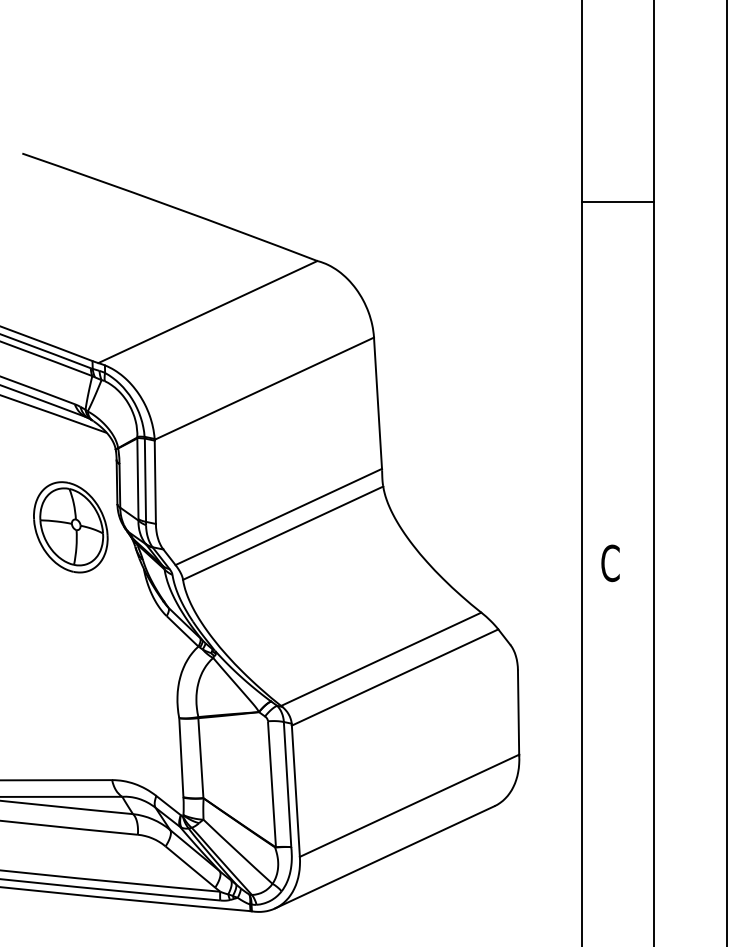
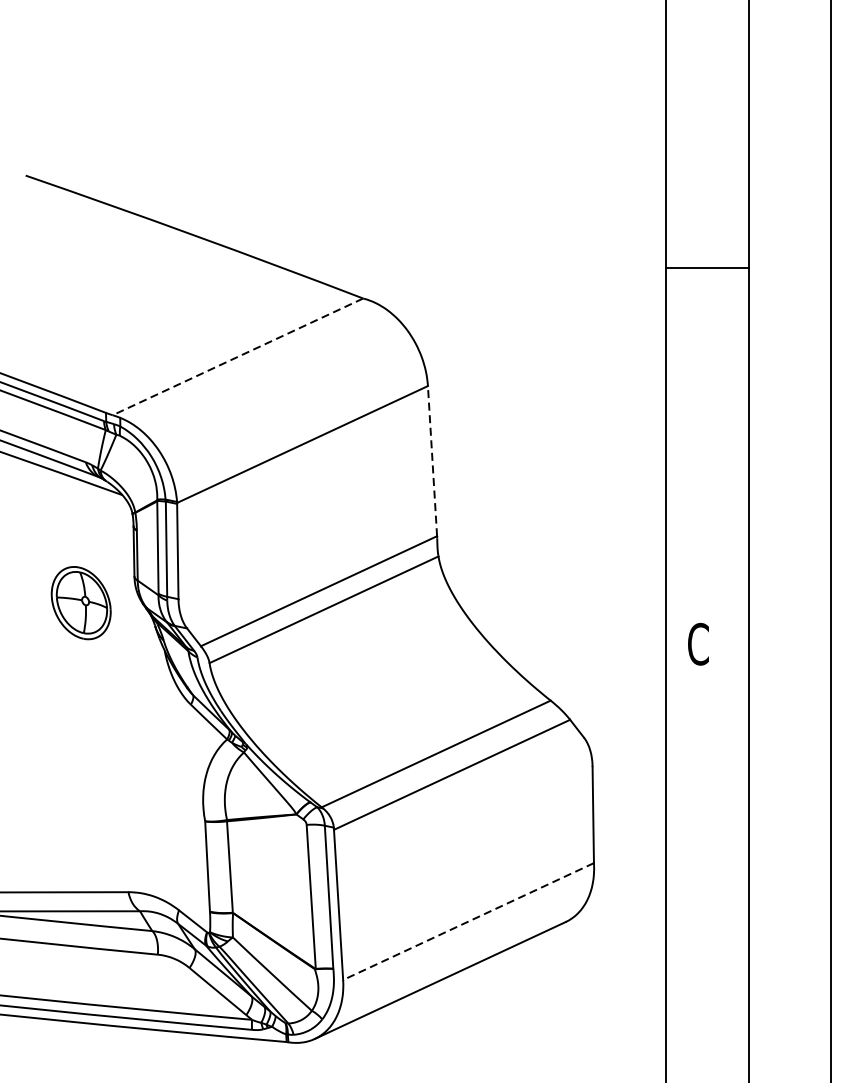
line: (617, 201) -> (706, 268), moved
line: (207, 312) -> (237, 357), solid -> dashed
line: (378, 403) -> (433, 461), solid -> dashed
part: (70, 527) -> (80, 603), size x0.7
line: (409, 805) -> (468, 921), solid -> dashed

